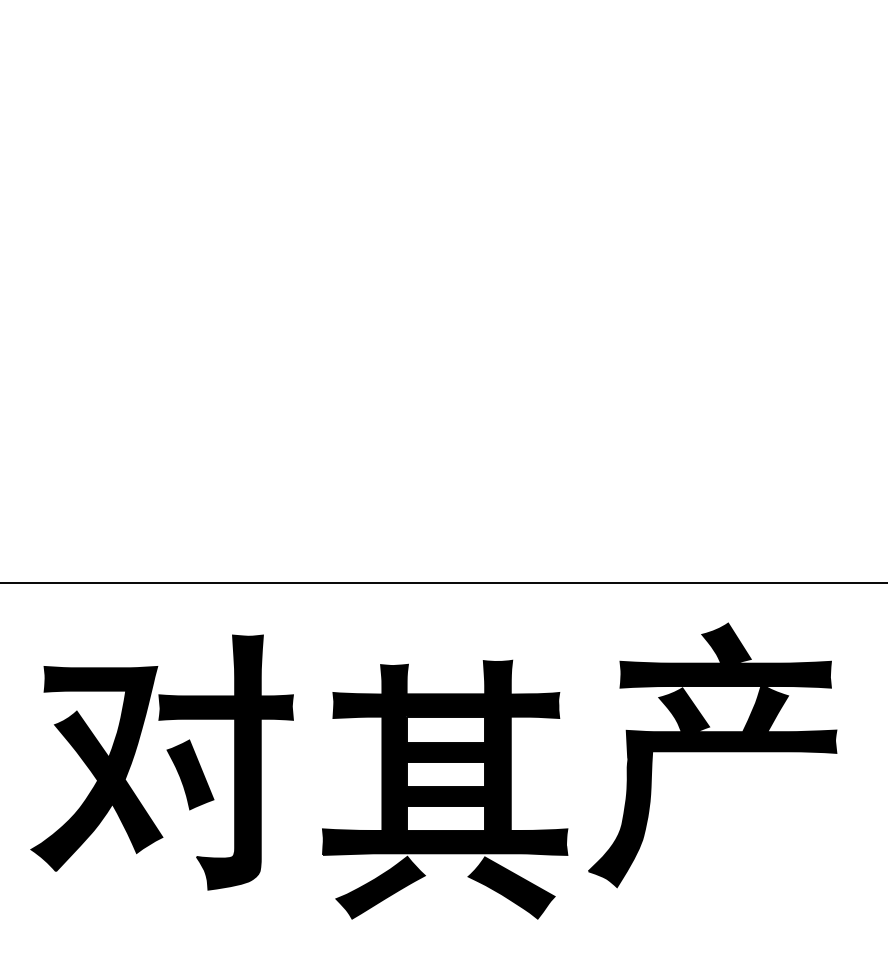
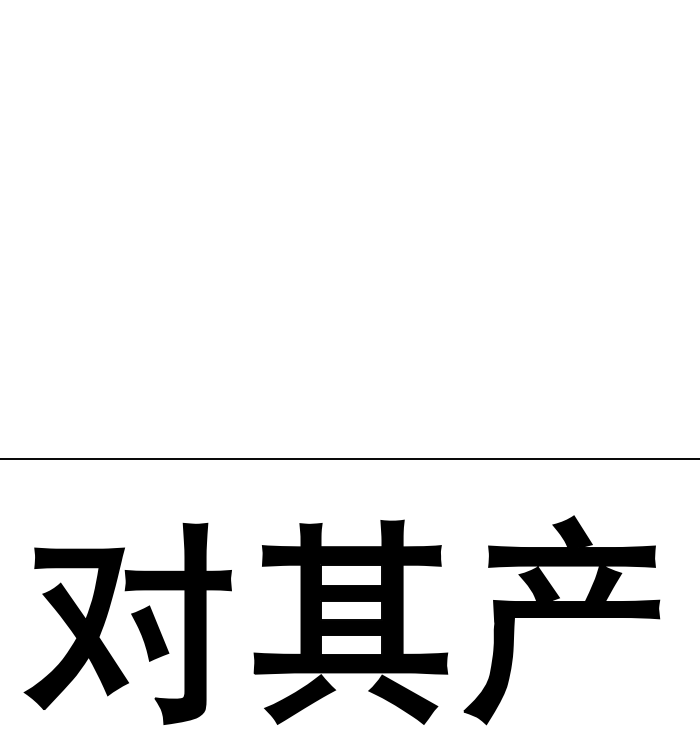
part: (712, 755) -> (561, 620), moved
part: (169, 756) -> (133, 619), moved

